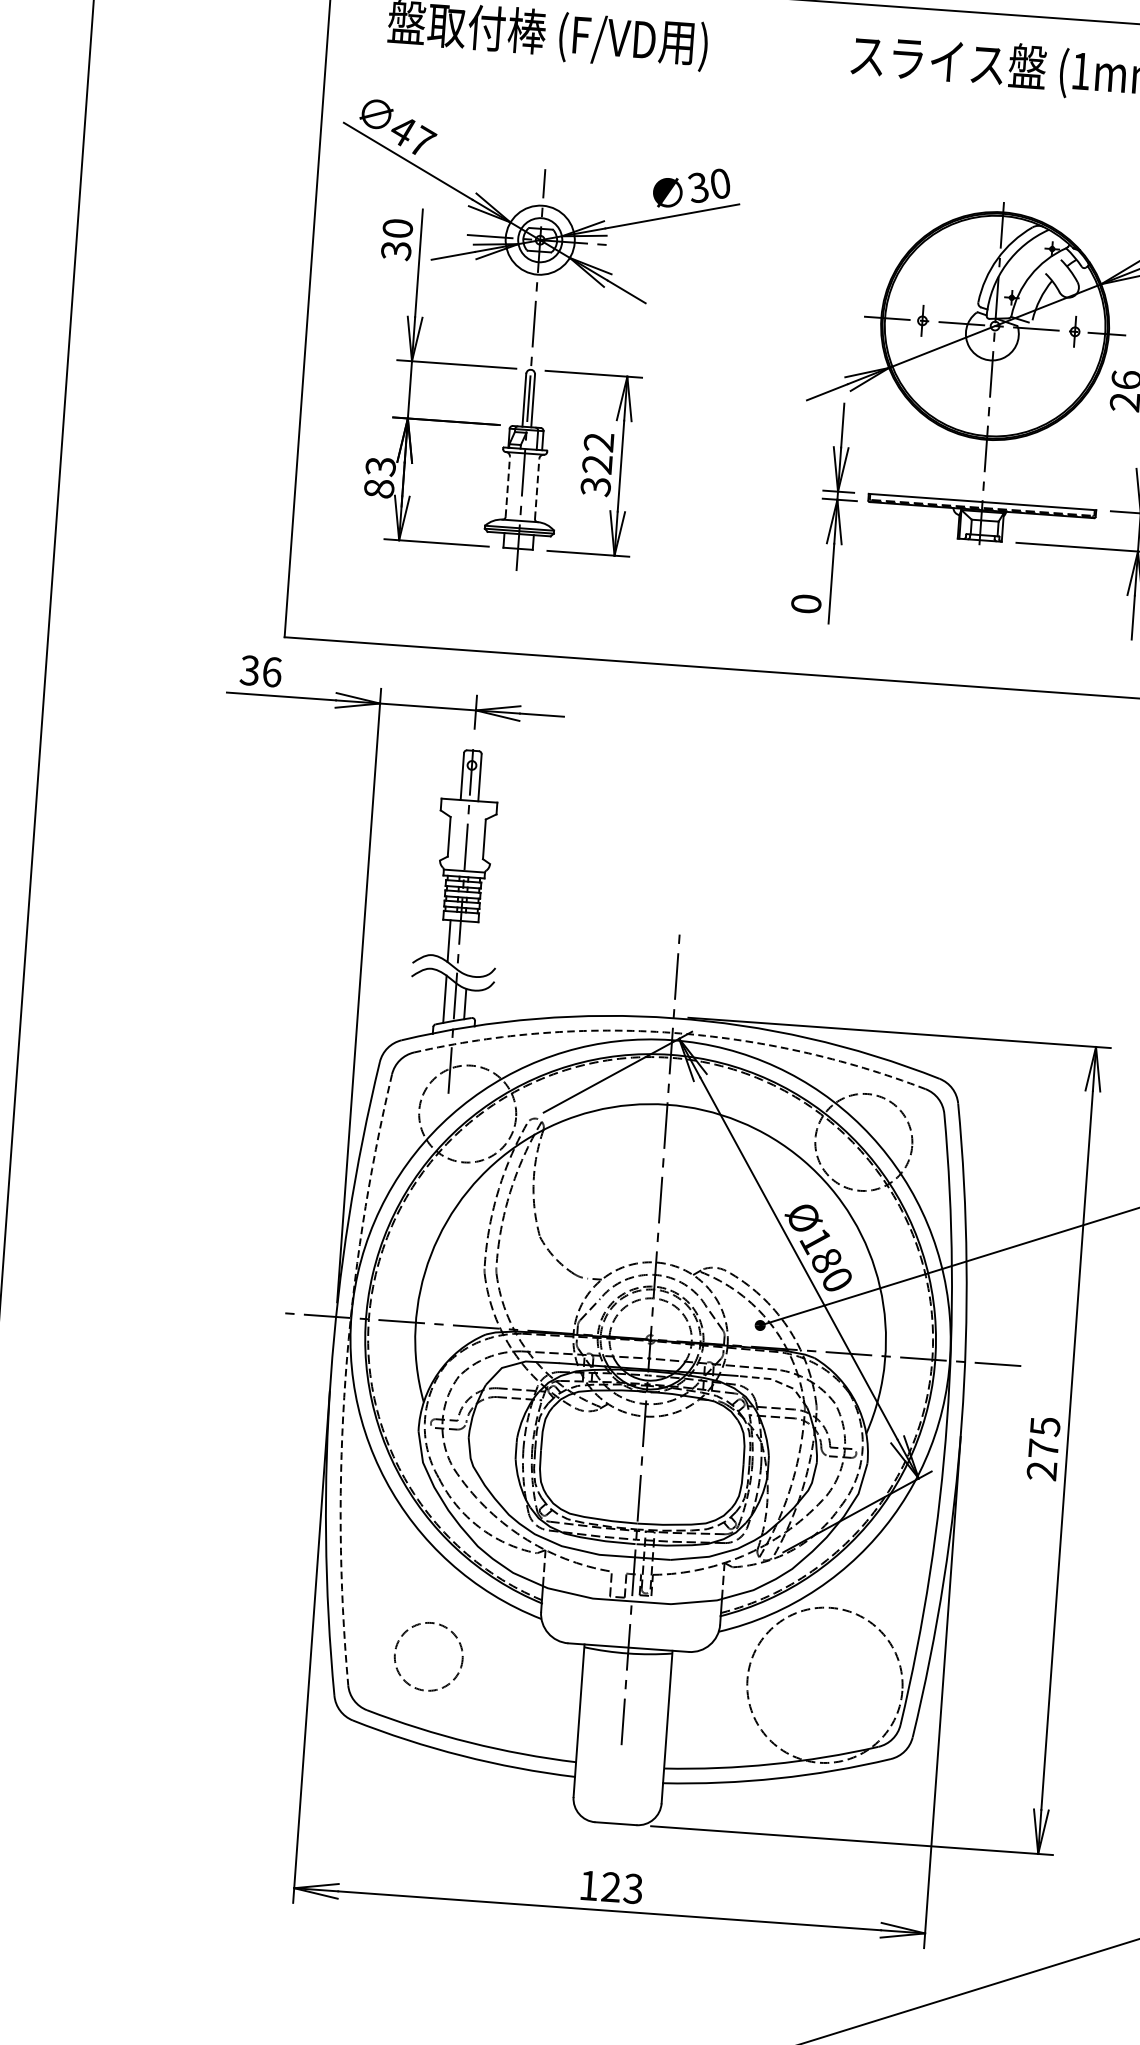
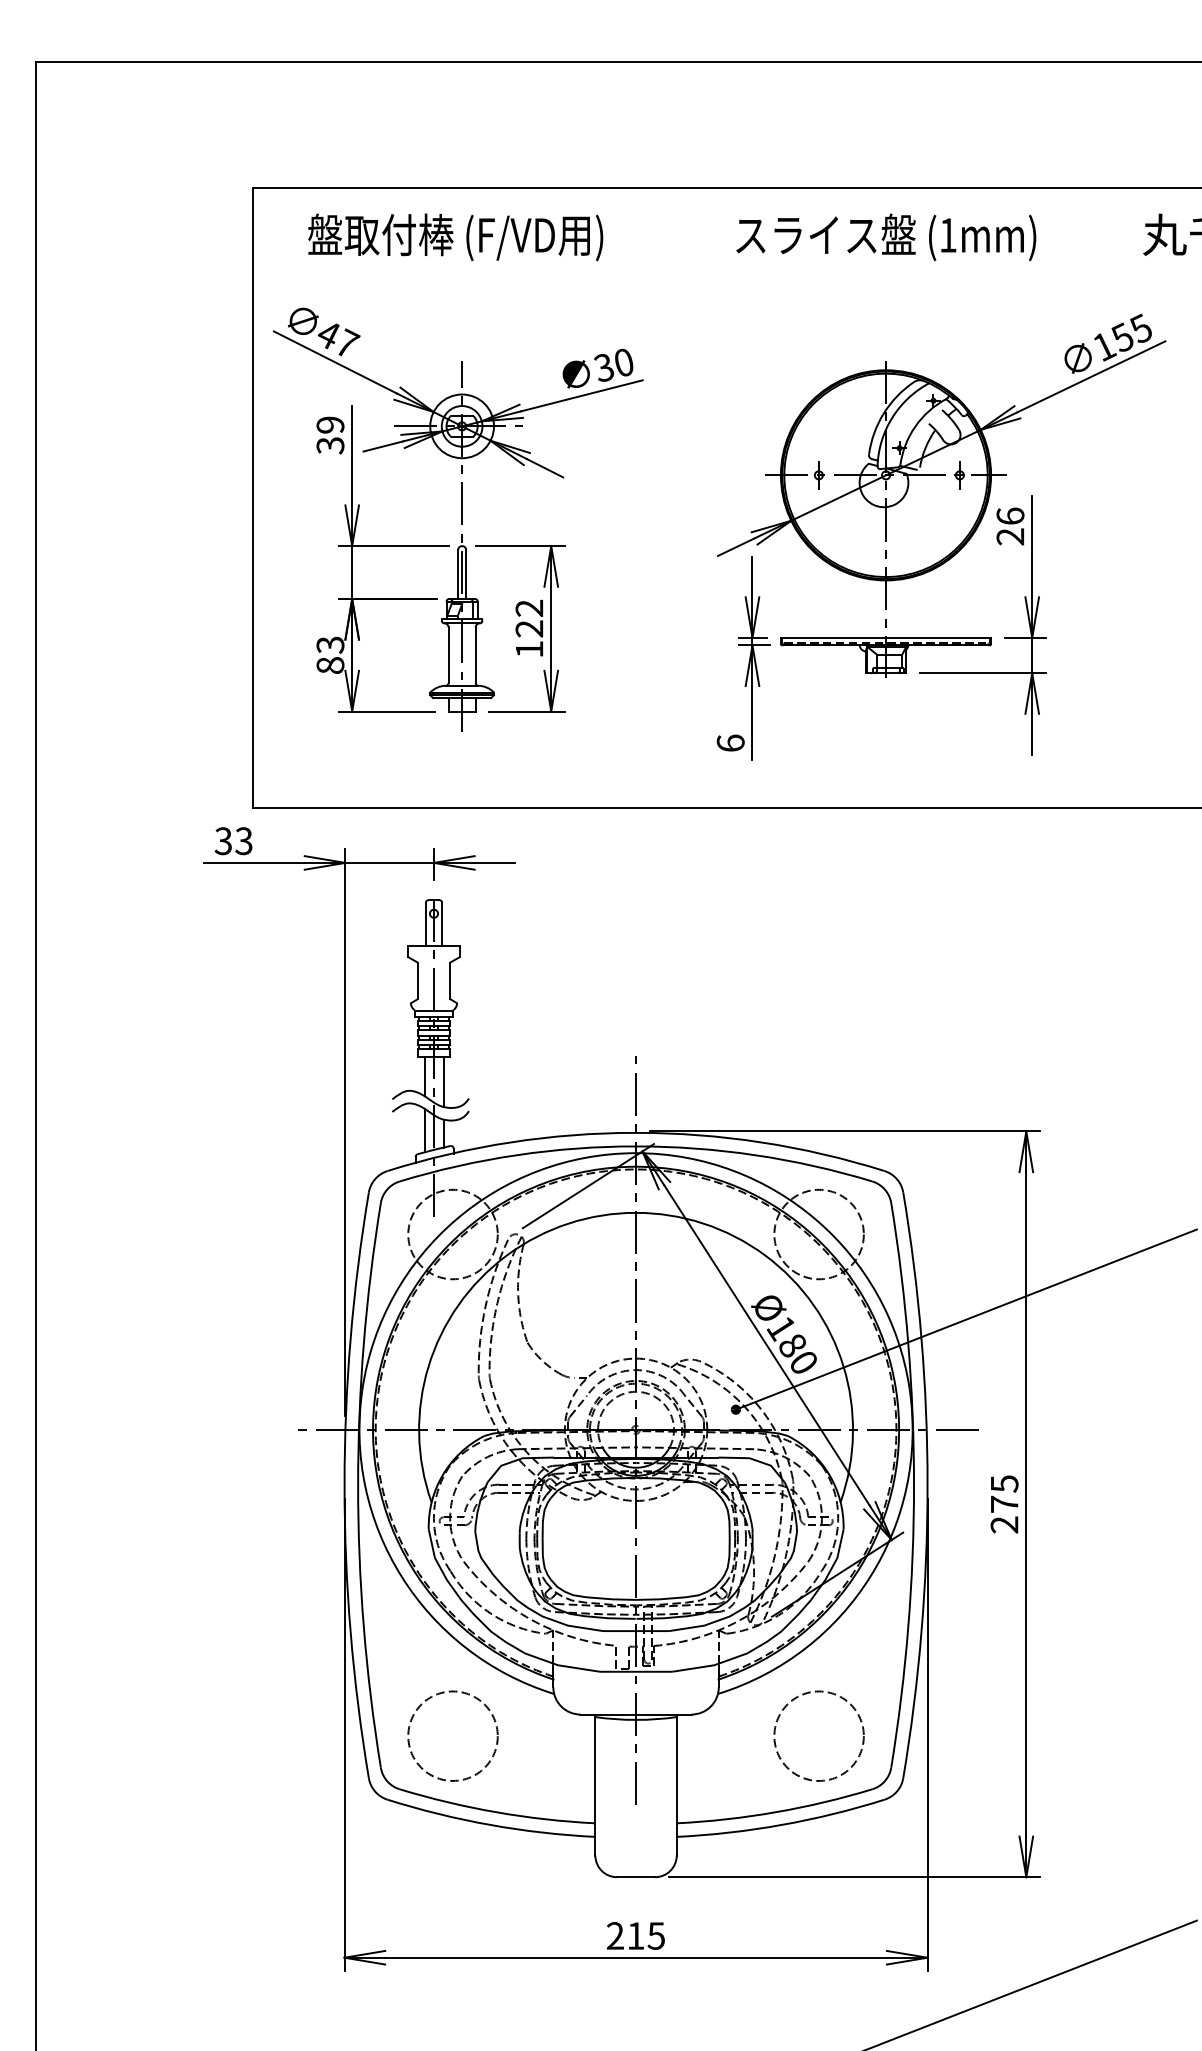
text: (397, 227) -> (330, 424), 30 -> 39
text: (595, 486) -> (529, 649), 322 -> 122
line: (507, 487) -> (448, 655), dashed -> solid
line: (536, 489) -> (475, 655), dashed -> solid
text: (806, 603) -> (730, 742), 0 -> 6
text: (271, 672) -> (243, 841), 36 -> 33
line: (469, 948) -> (443, 1082), added
arc: (673, 1032) -> (636, 1146), dashed -> solid
arc: (345, 1378) -> (358, 1485), dashed -> solid
line: (777, 1382) -> (755, 1460), dashed -> solid
circle: (428, 1656) -> (452, 1735), size x1.43
circle: (824, 1684) -> (818, 1735), size x0.62
text: (610, 1886) -> (635, 1935), 123 -> 215

